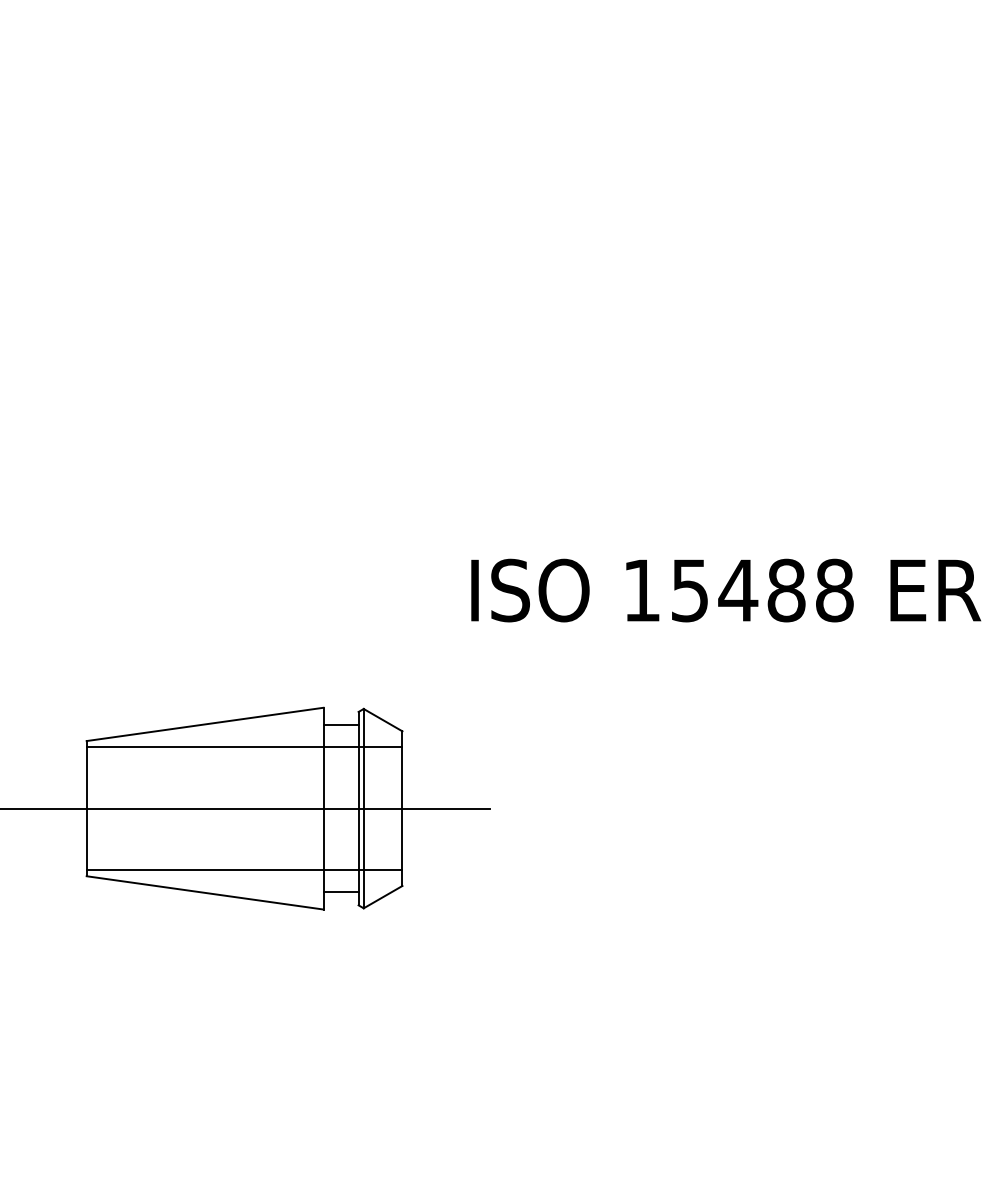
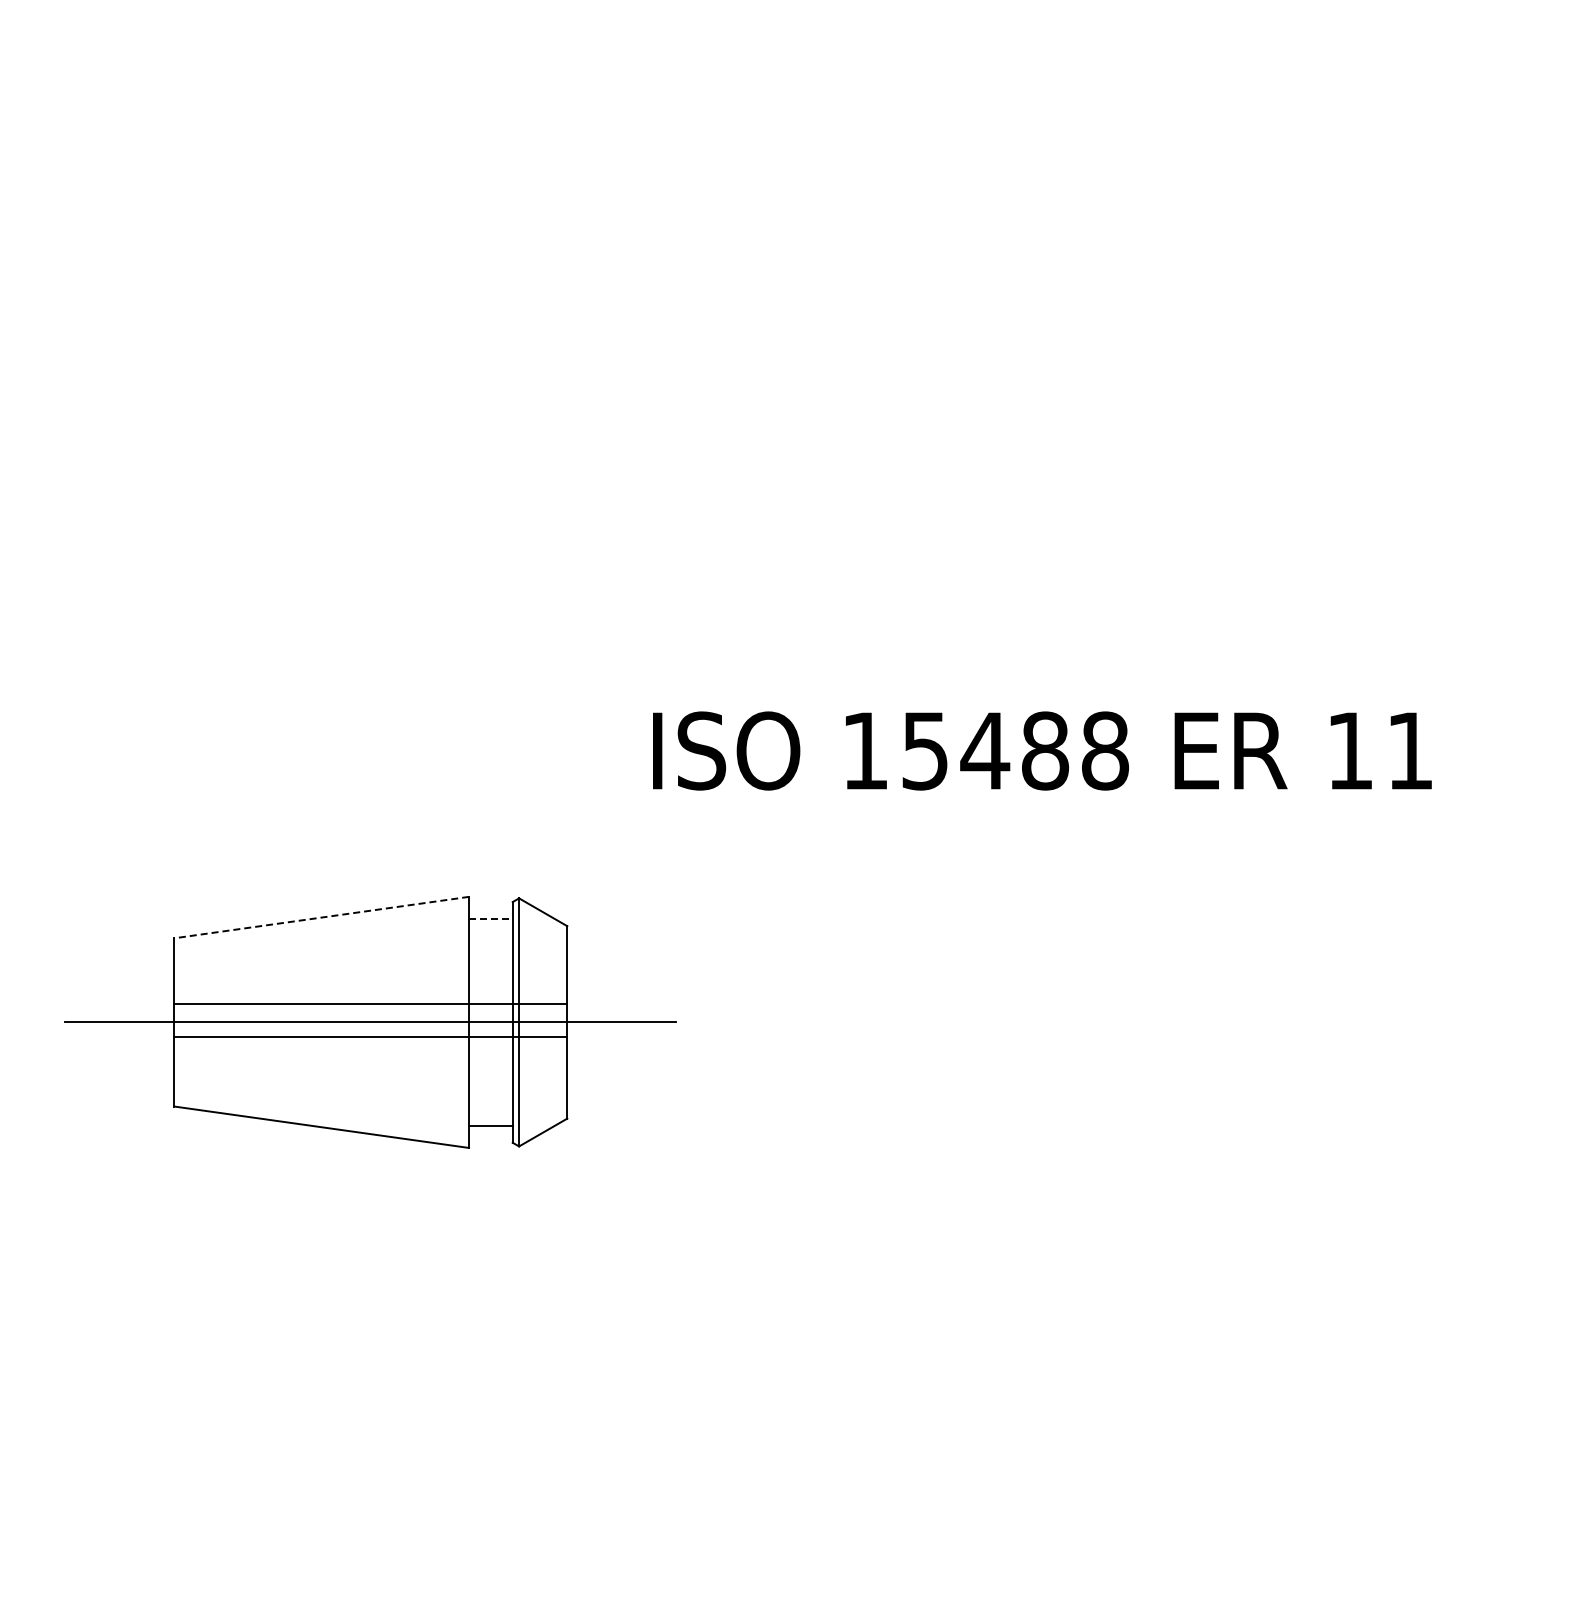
line: (204, 724) -> (321, 917), solid -> dashed
line: (340, 725) -> (490, 918), solid -> dashed
line: (244, 746) -> (370, 1003), moved
line: (244, 869) -> (370, 1036), moved

